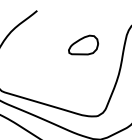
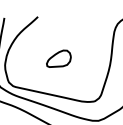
part: (83, 44) -> (58, 58), moved

